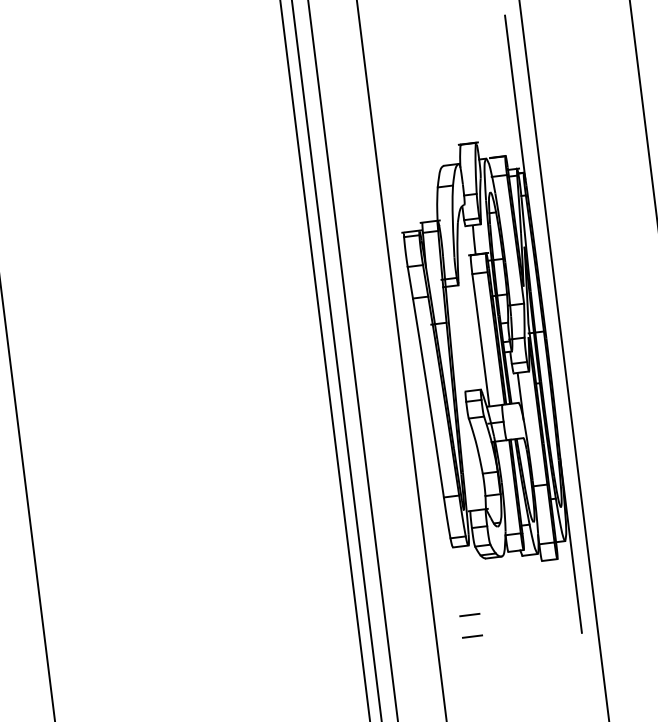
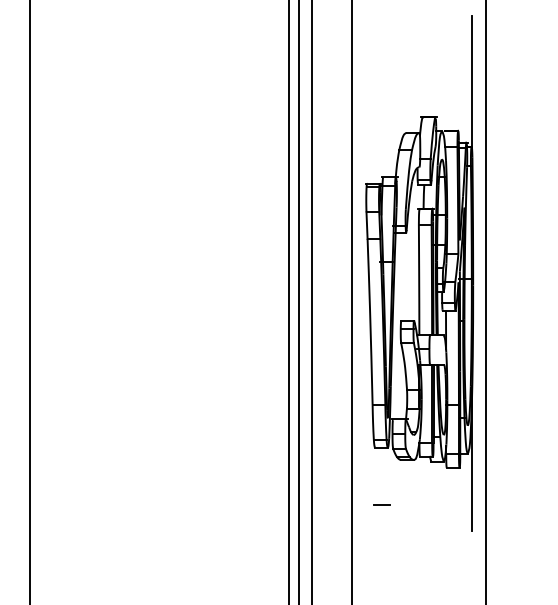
line: (472, 636) -> (381, 522), removed

